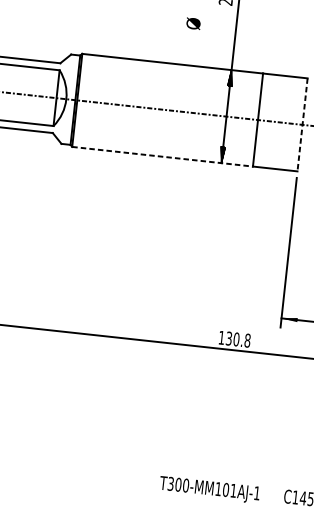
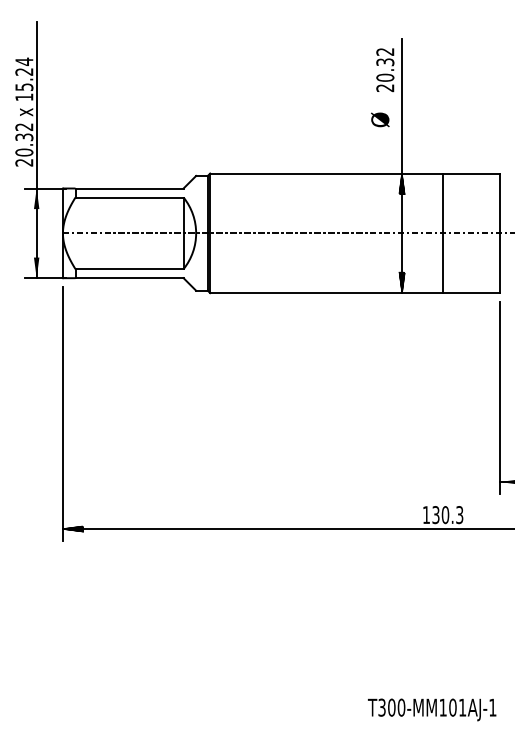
text: (193, 23) -> (380, 119), moved
line: (302, 124) -> (499, 233), dashed -> solid
line: (162, 157) -> (326, 293), dashed -> solid
text: (247, 341) -> (459, 515), 130.8 -> 130.3

